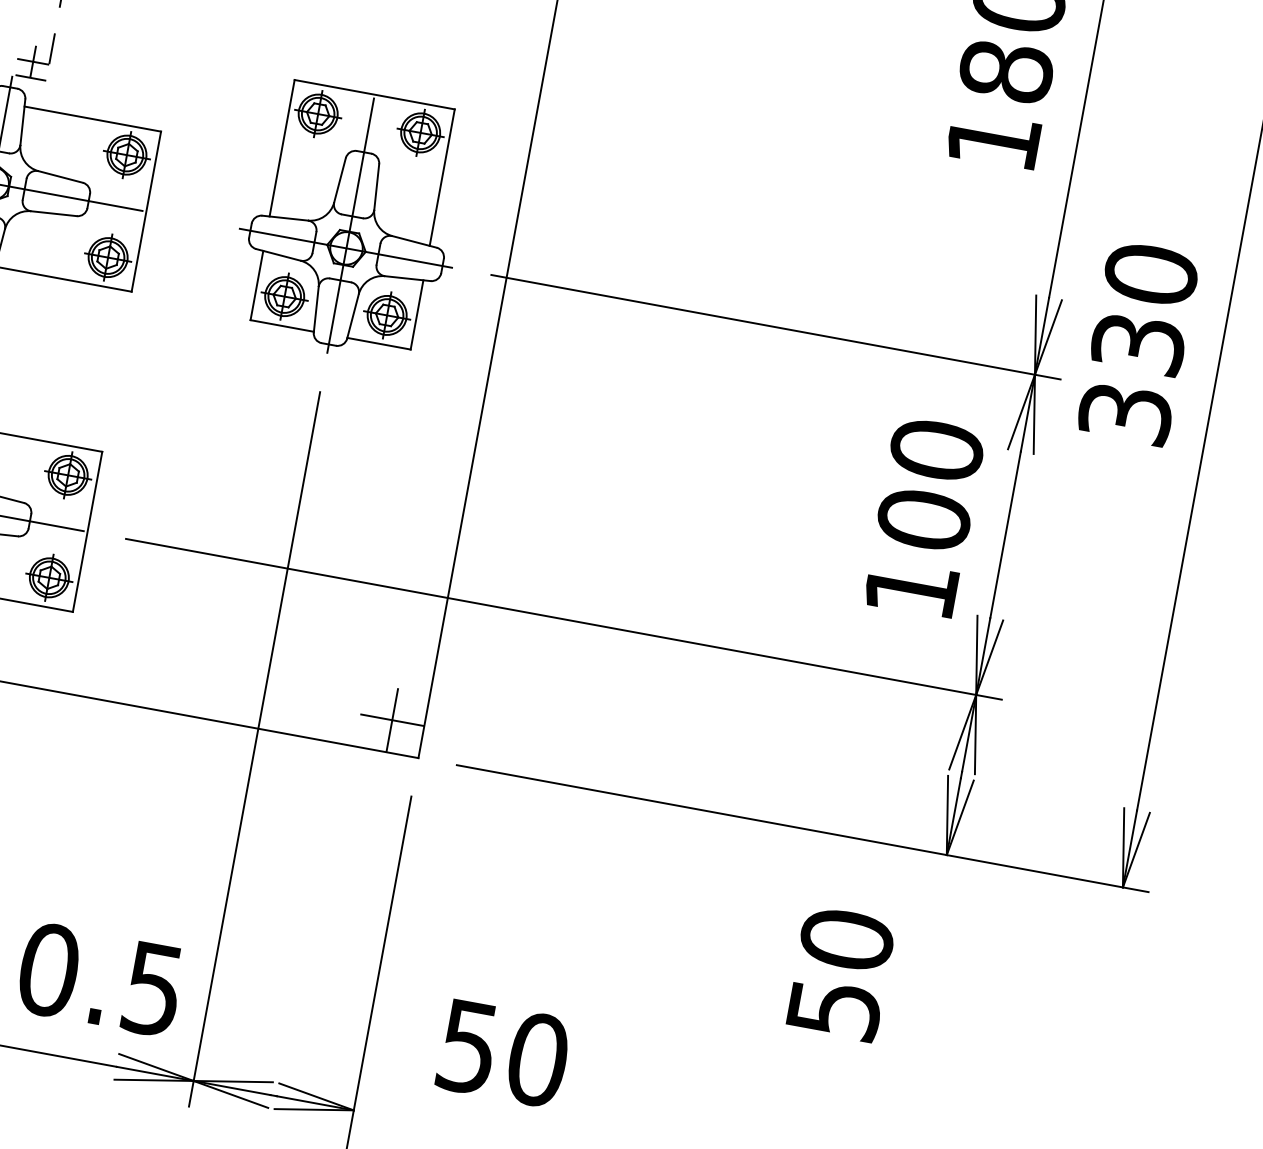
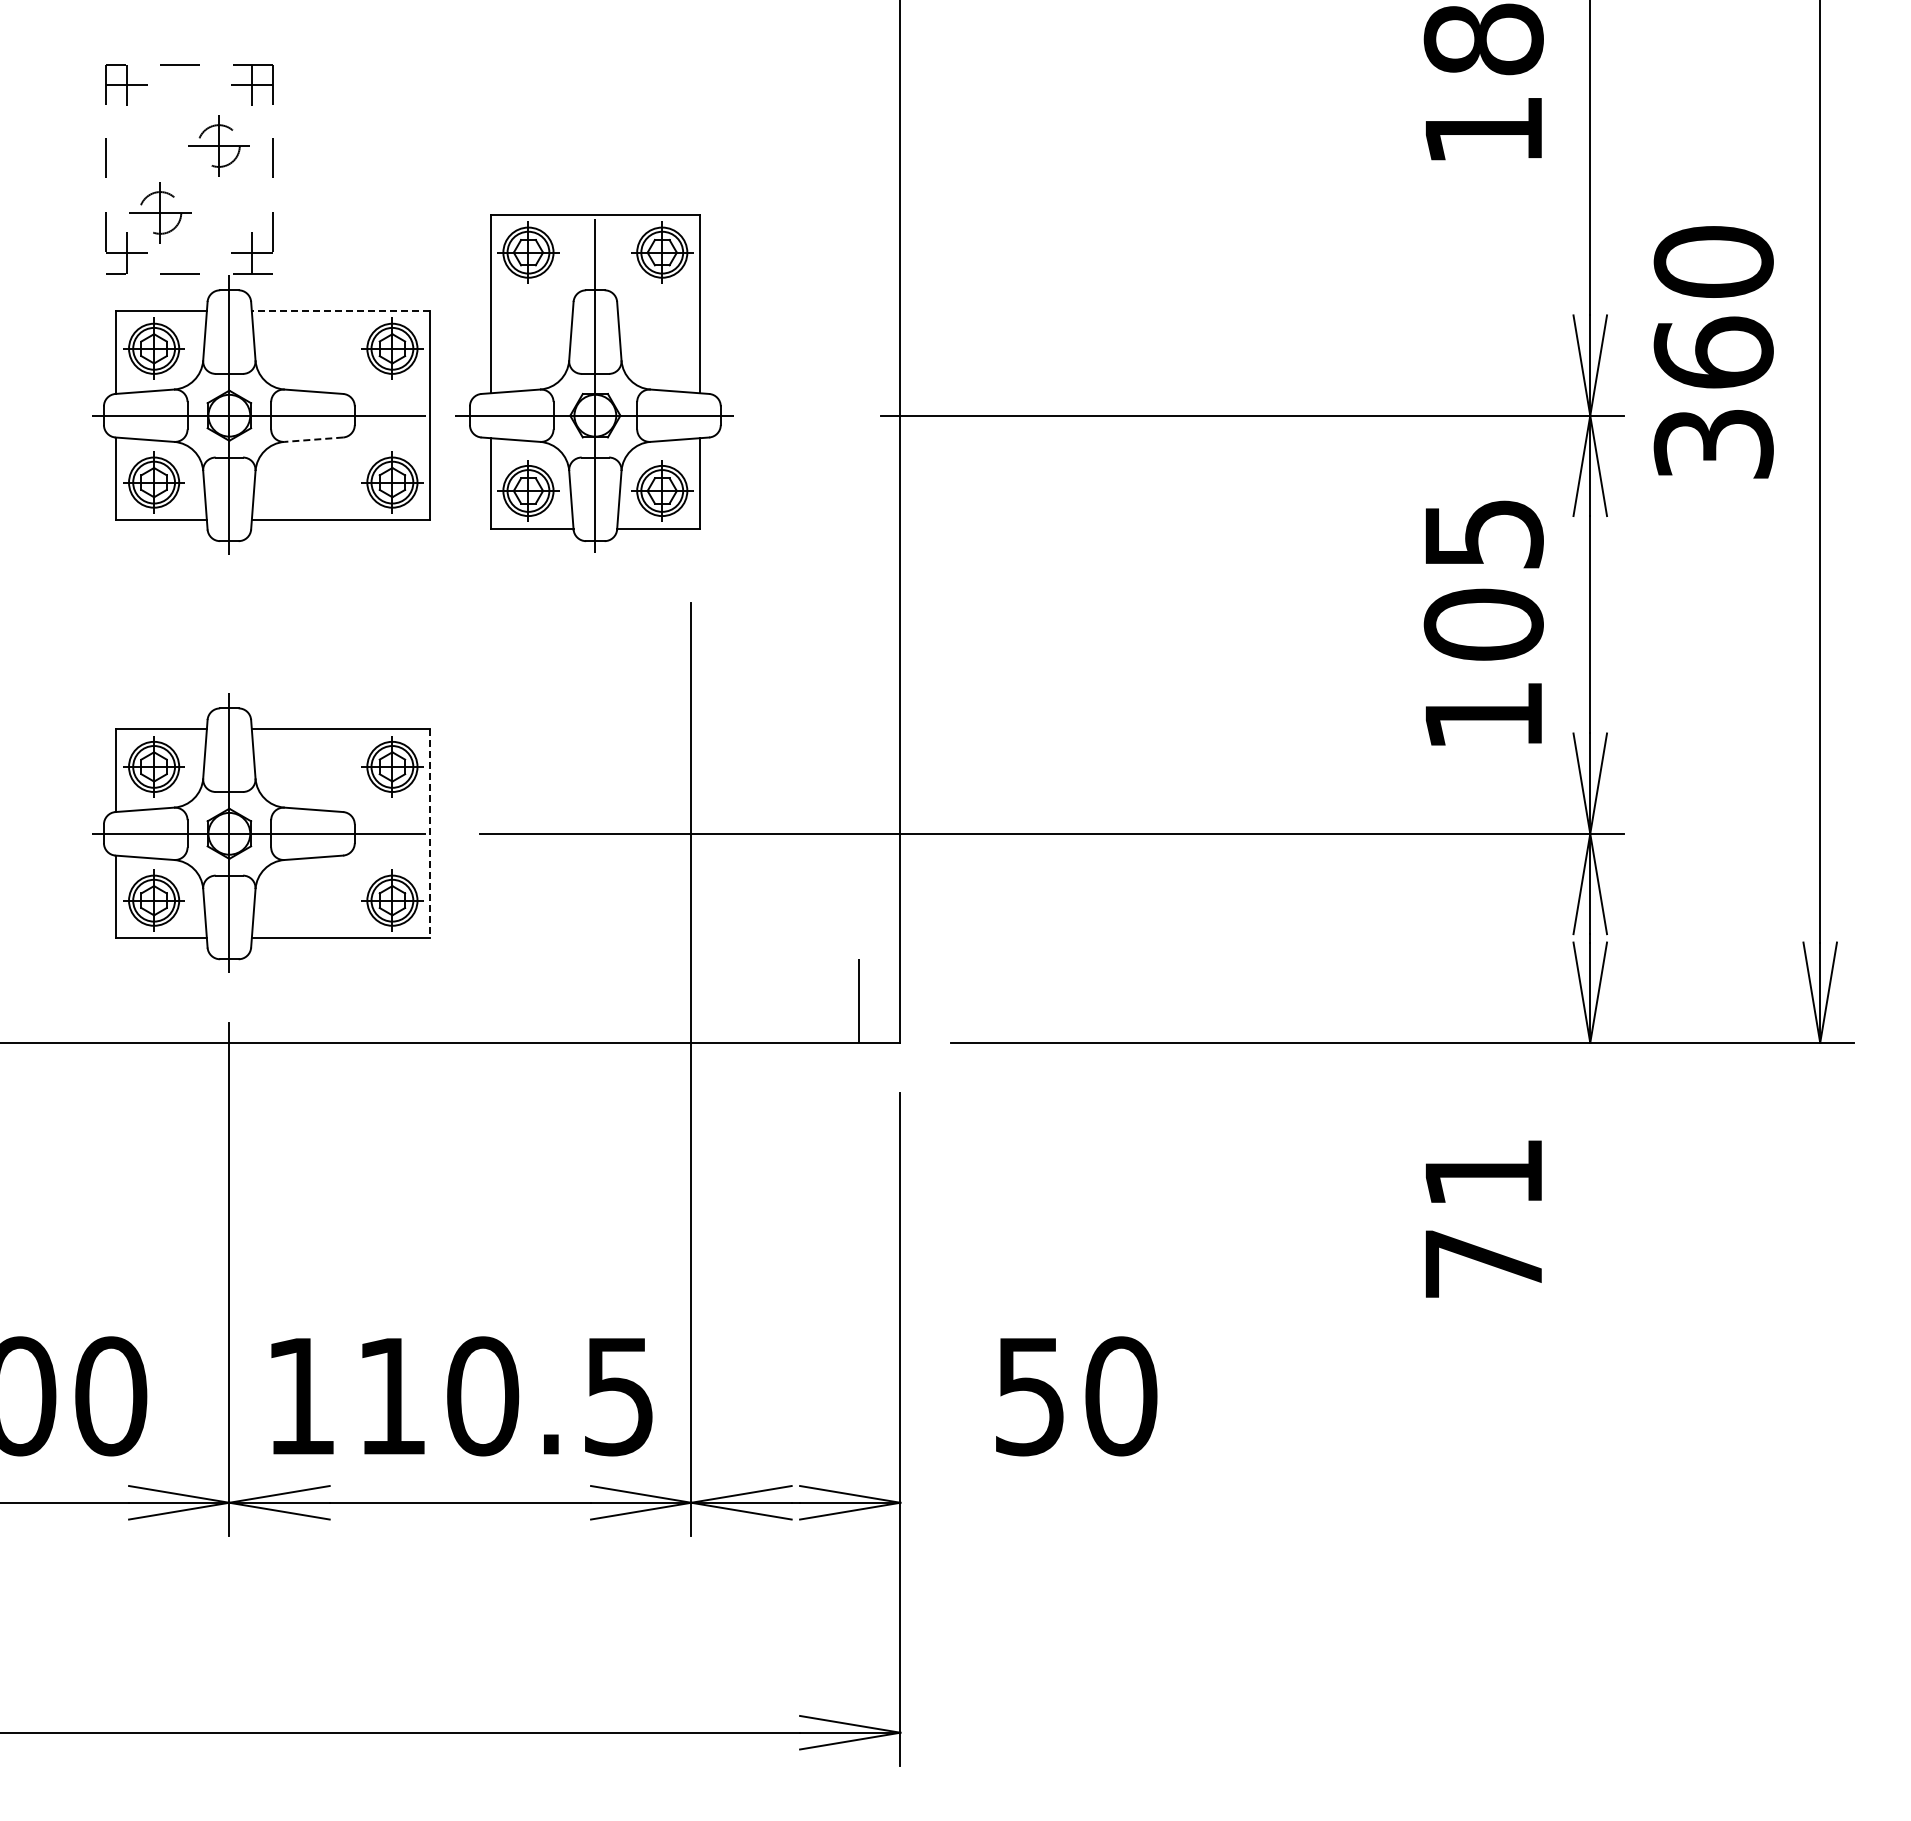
line: (92, 119) -> (340, 311), solid -> dashed
line: (53, 213) -> (313, 439), solid -> dashed
part: (350, 223) -> (594, 383), moved
text: (1138, 343) -> (1713, 352), 330 -> 360
text: (936, 449) -> (1483, 533), 100 -> 105
line: (87, 531) -> (430, 833), solid -> dashed
line: (392, 720) -> (858, 1001), removed
text: (840, 973) -> (1483, 1217), 50 -> 71

